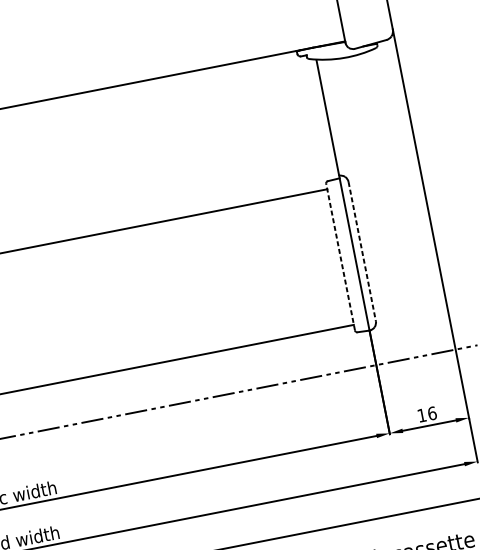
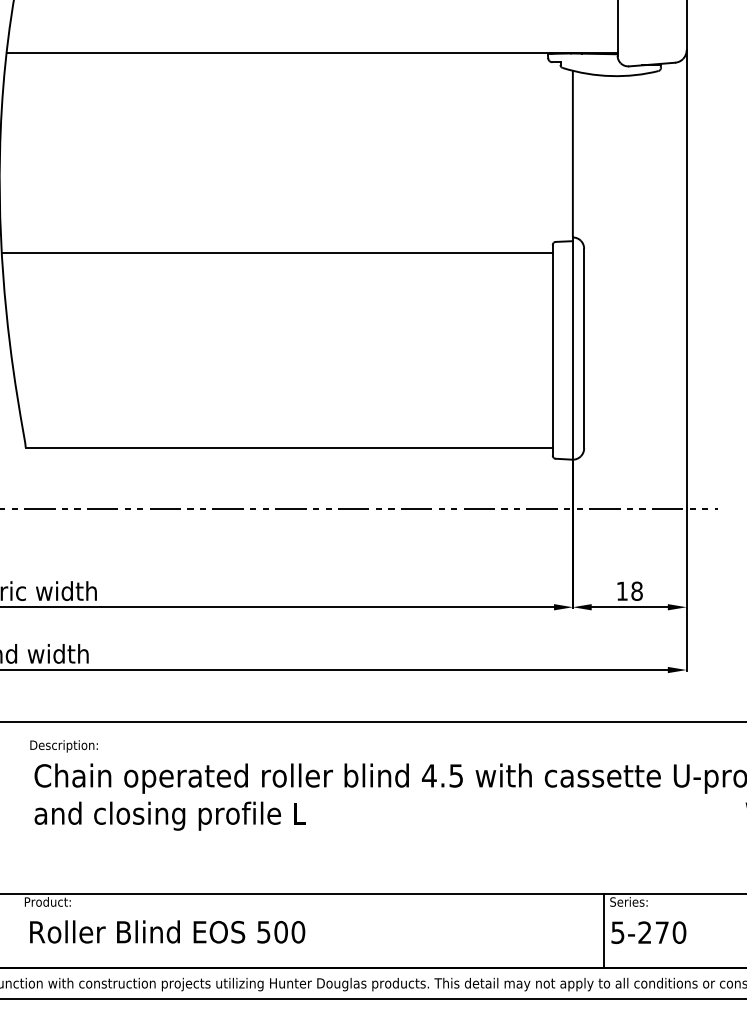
line: (362, 251) -> (584, 348), dashed -> solid
line: (340, 256) -> (552, 349), dashed -> solid
text: (431, 413) -> (636, 590), 16 -> 18

